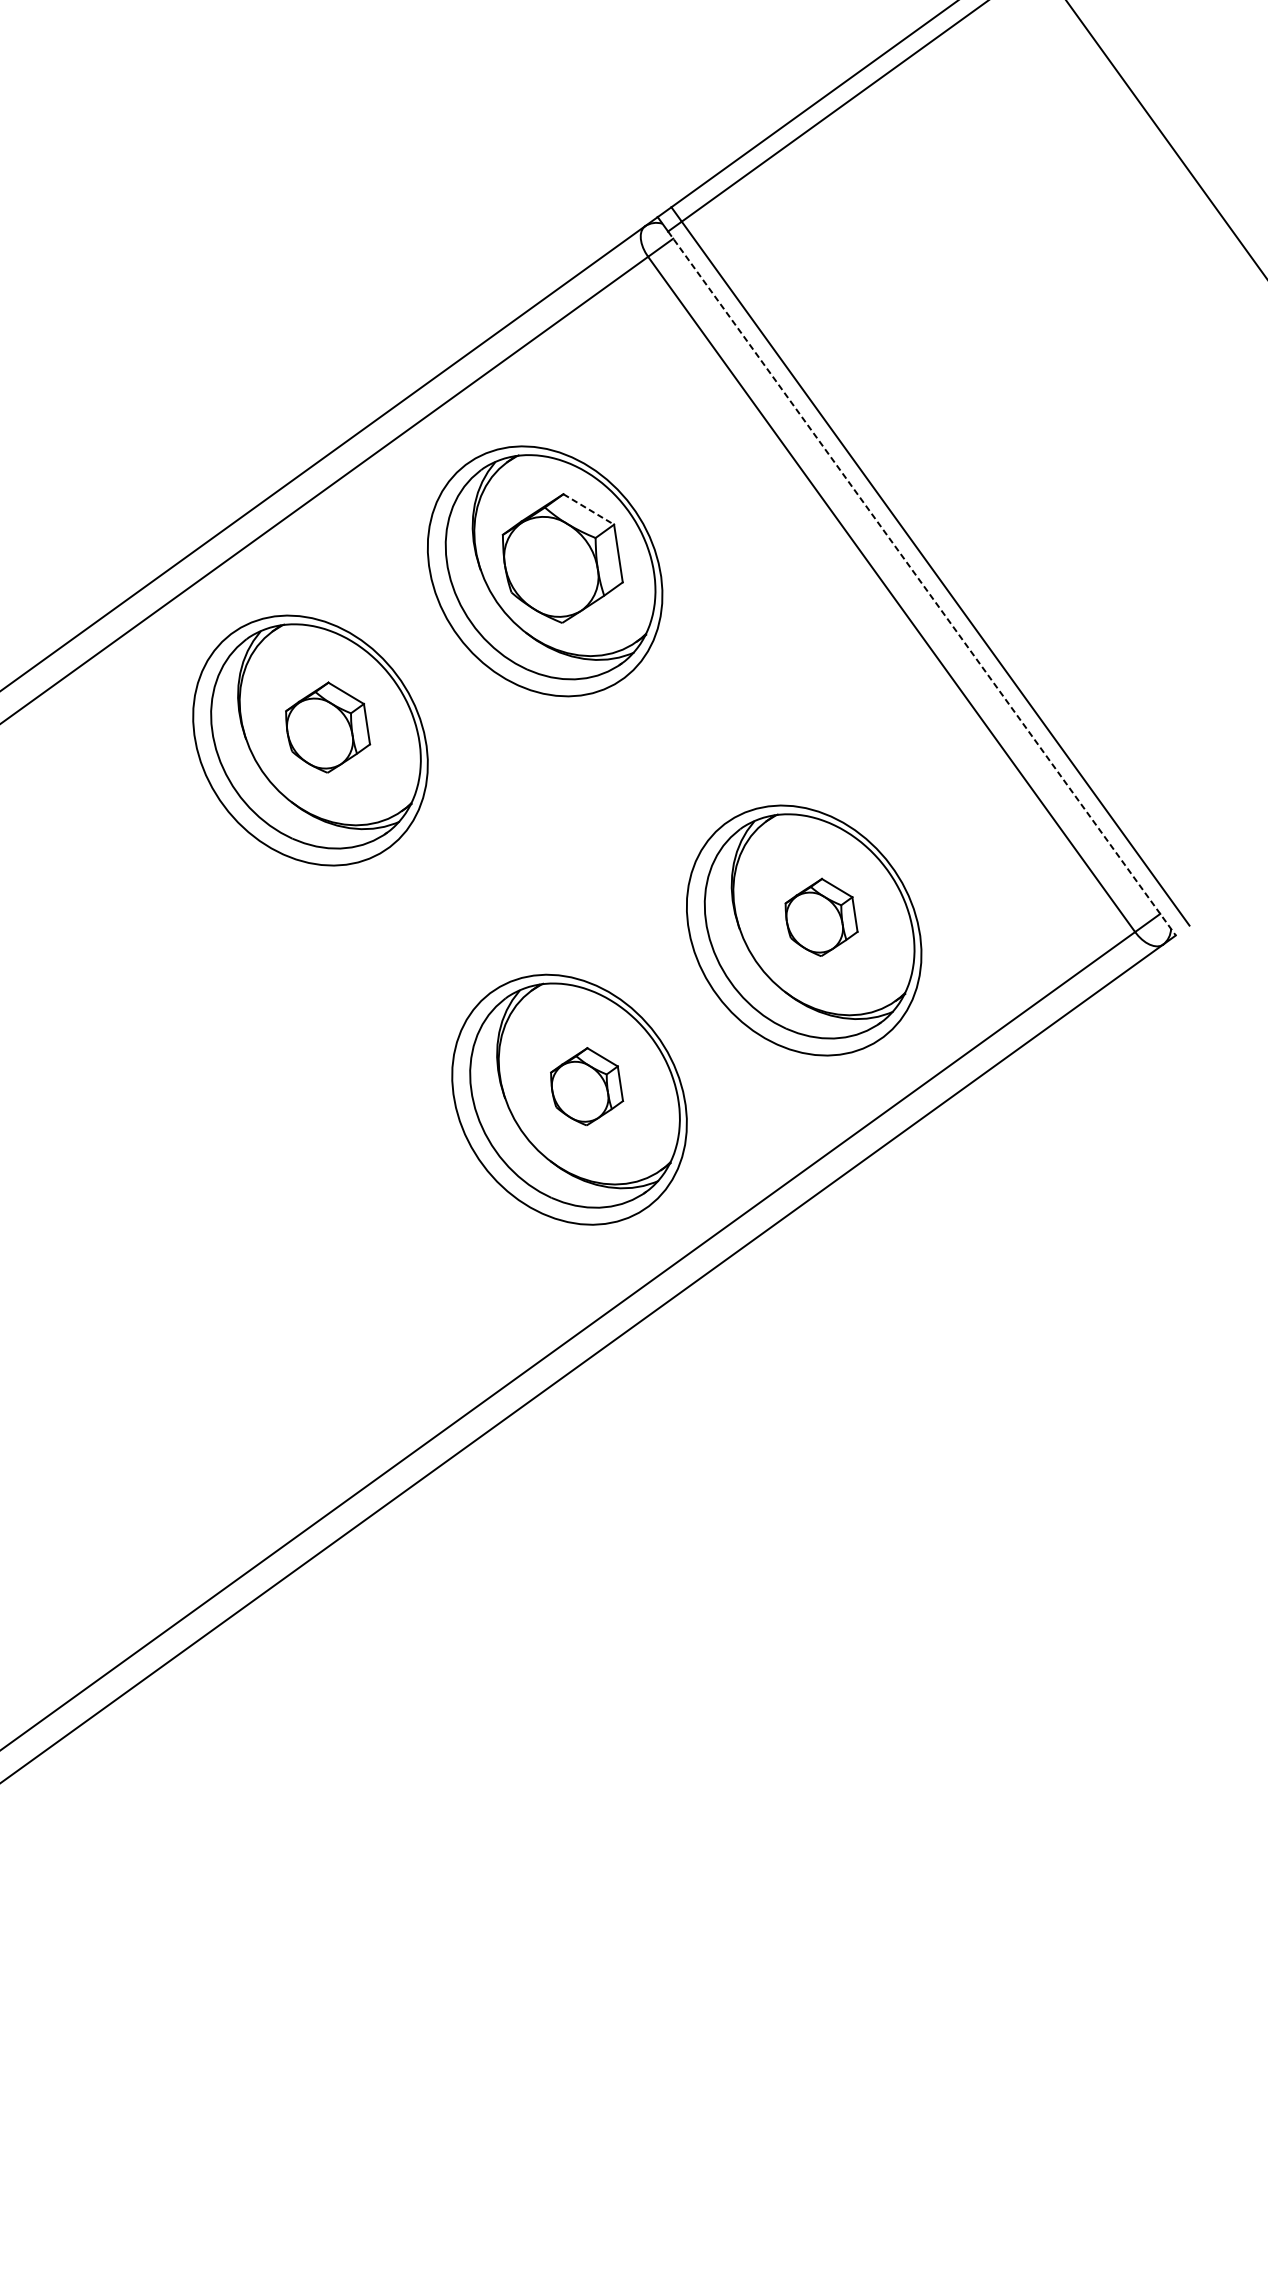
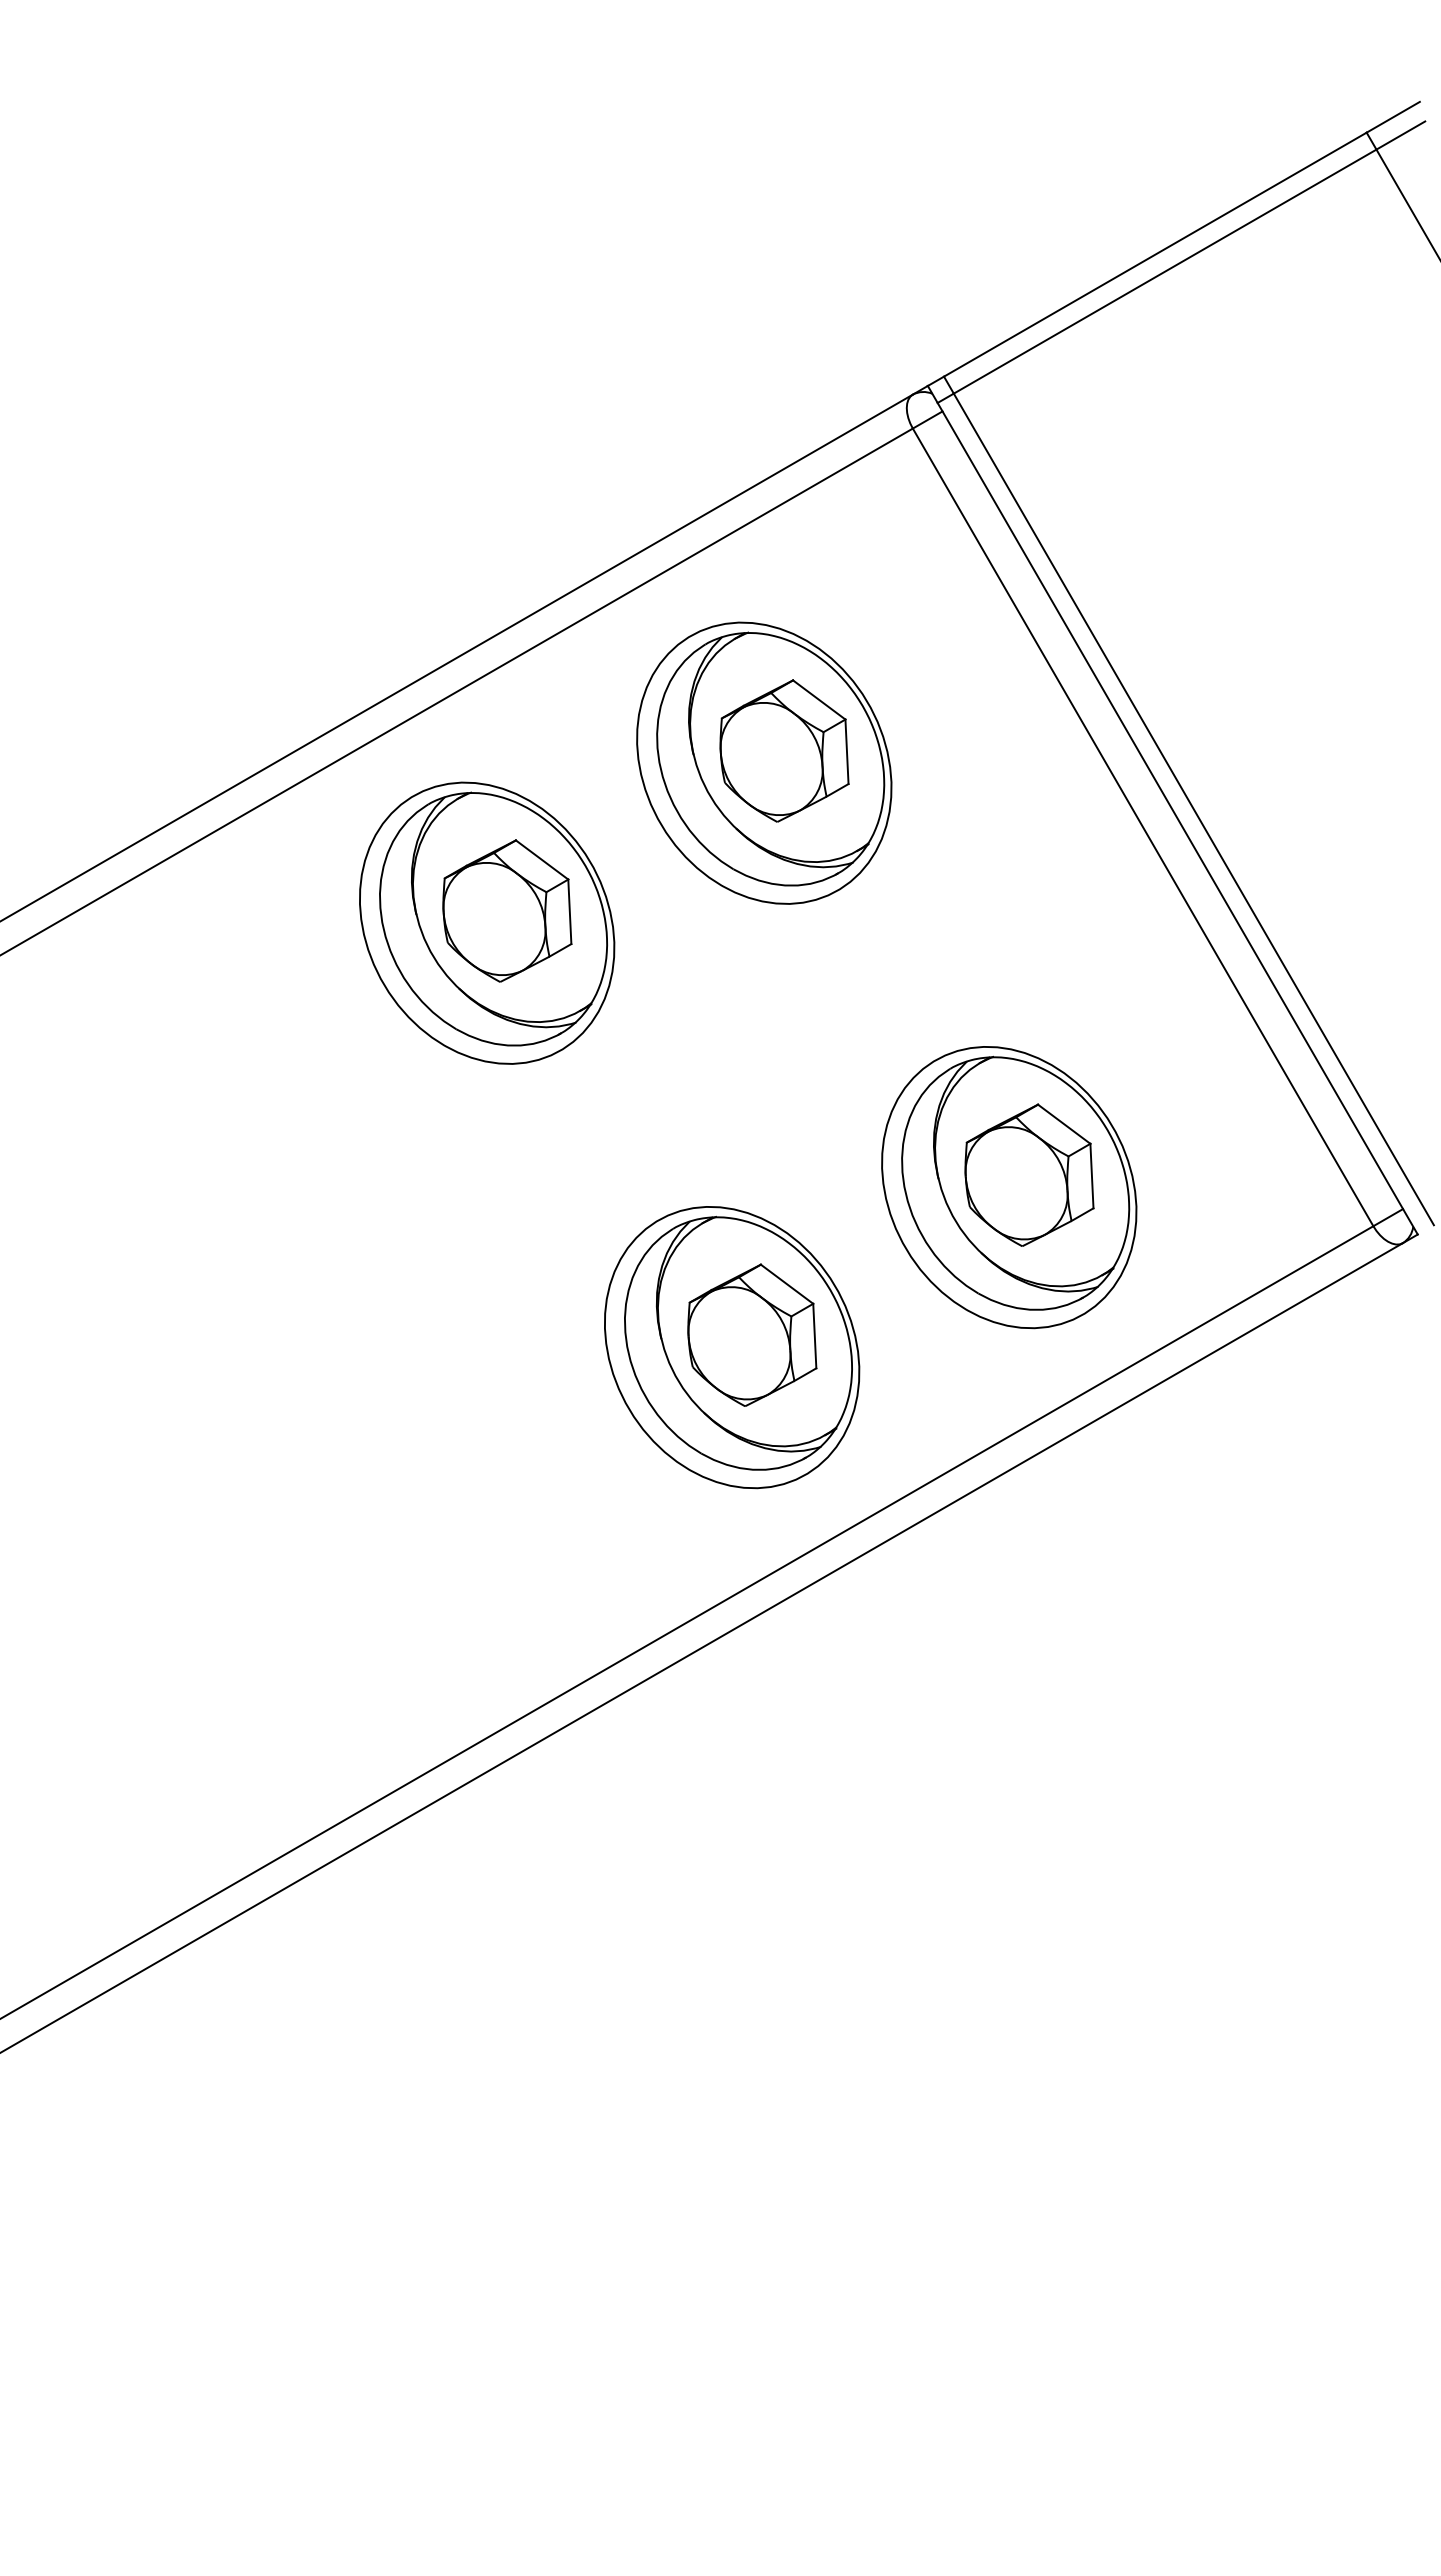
line: (588, 508) -> (819, 699), dashed -> solid
line: (921, 584) -> (1177, 819), dashed -> solid
part: (327, 727) -> (507, 910), size x1.43
part: (821, 916) -> (1029, 1174), size x1.67
part: (586, 1086) -> (752, 1334), size x1.67

